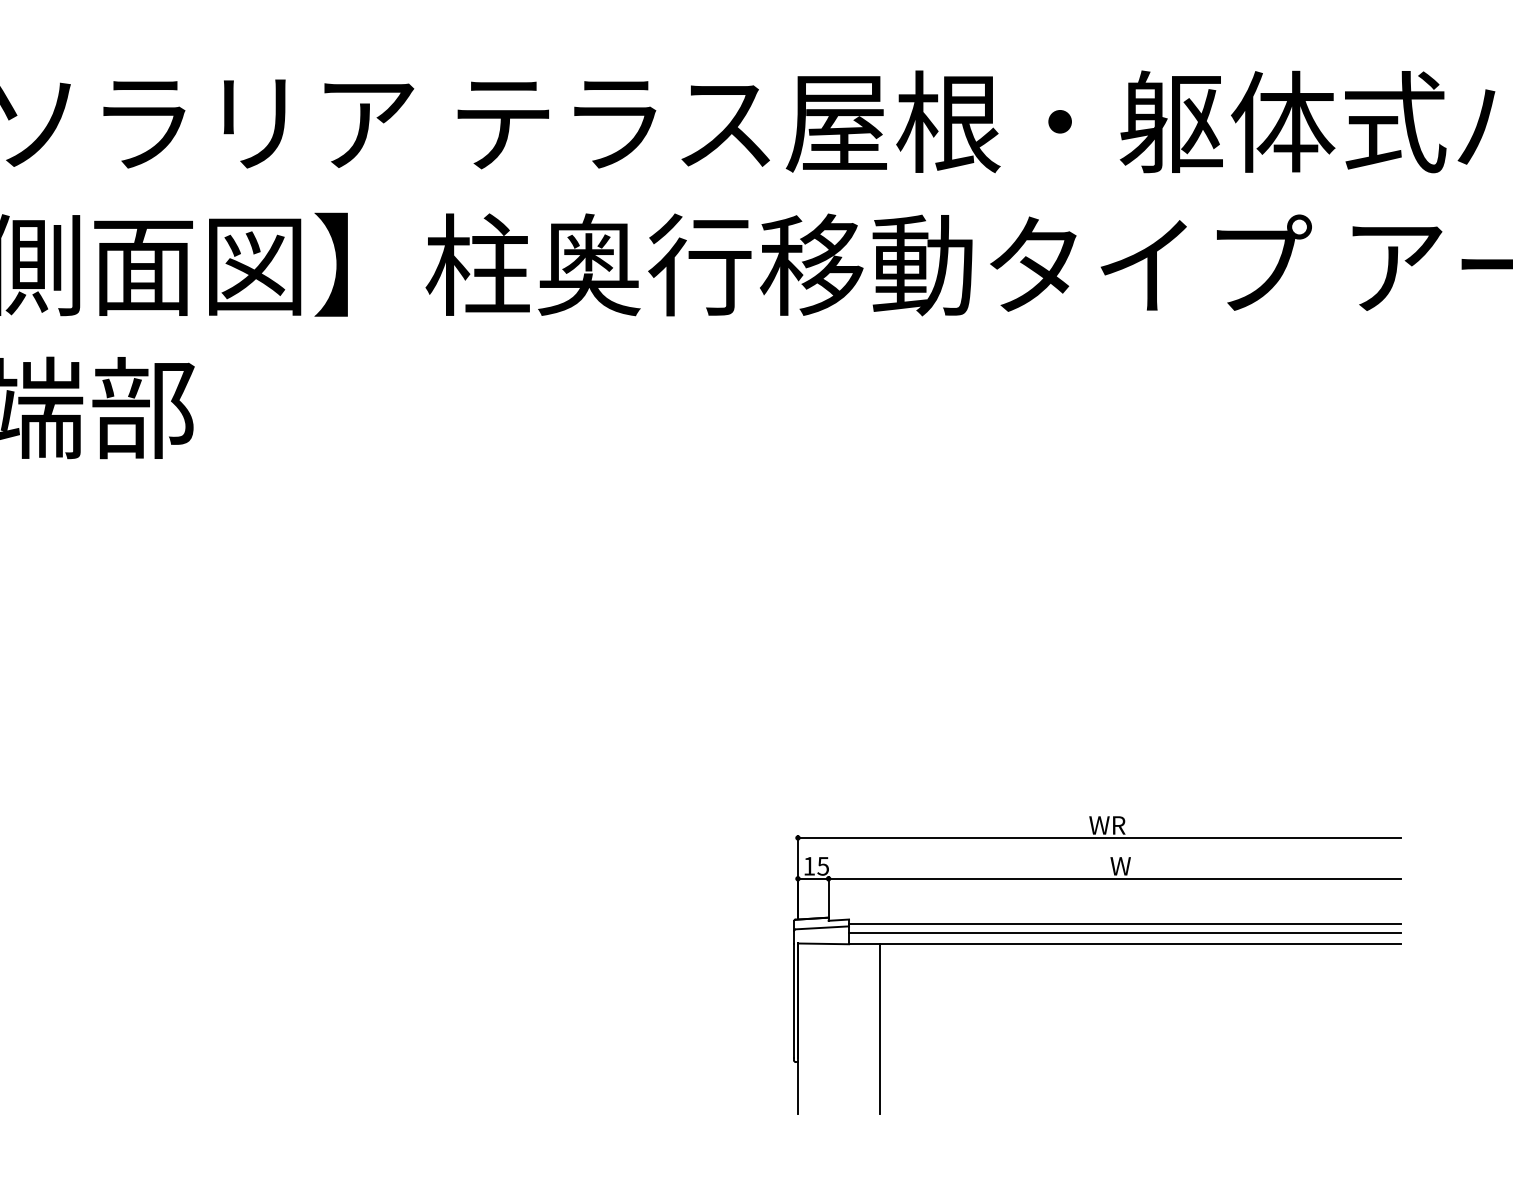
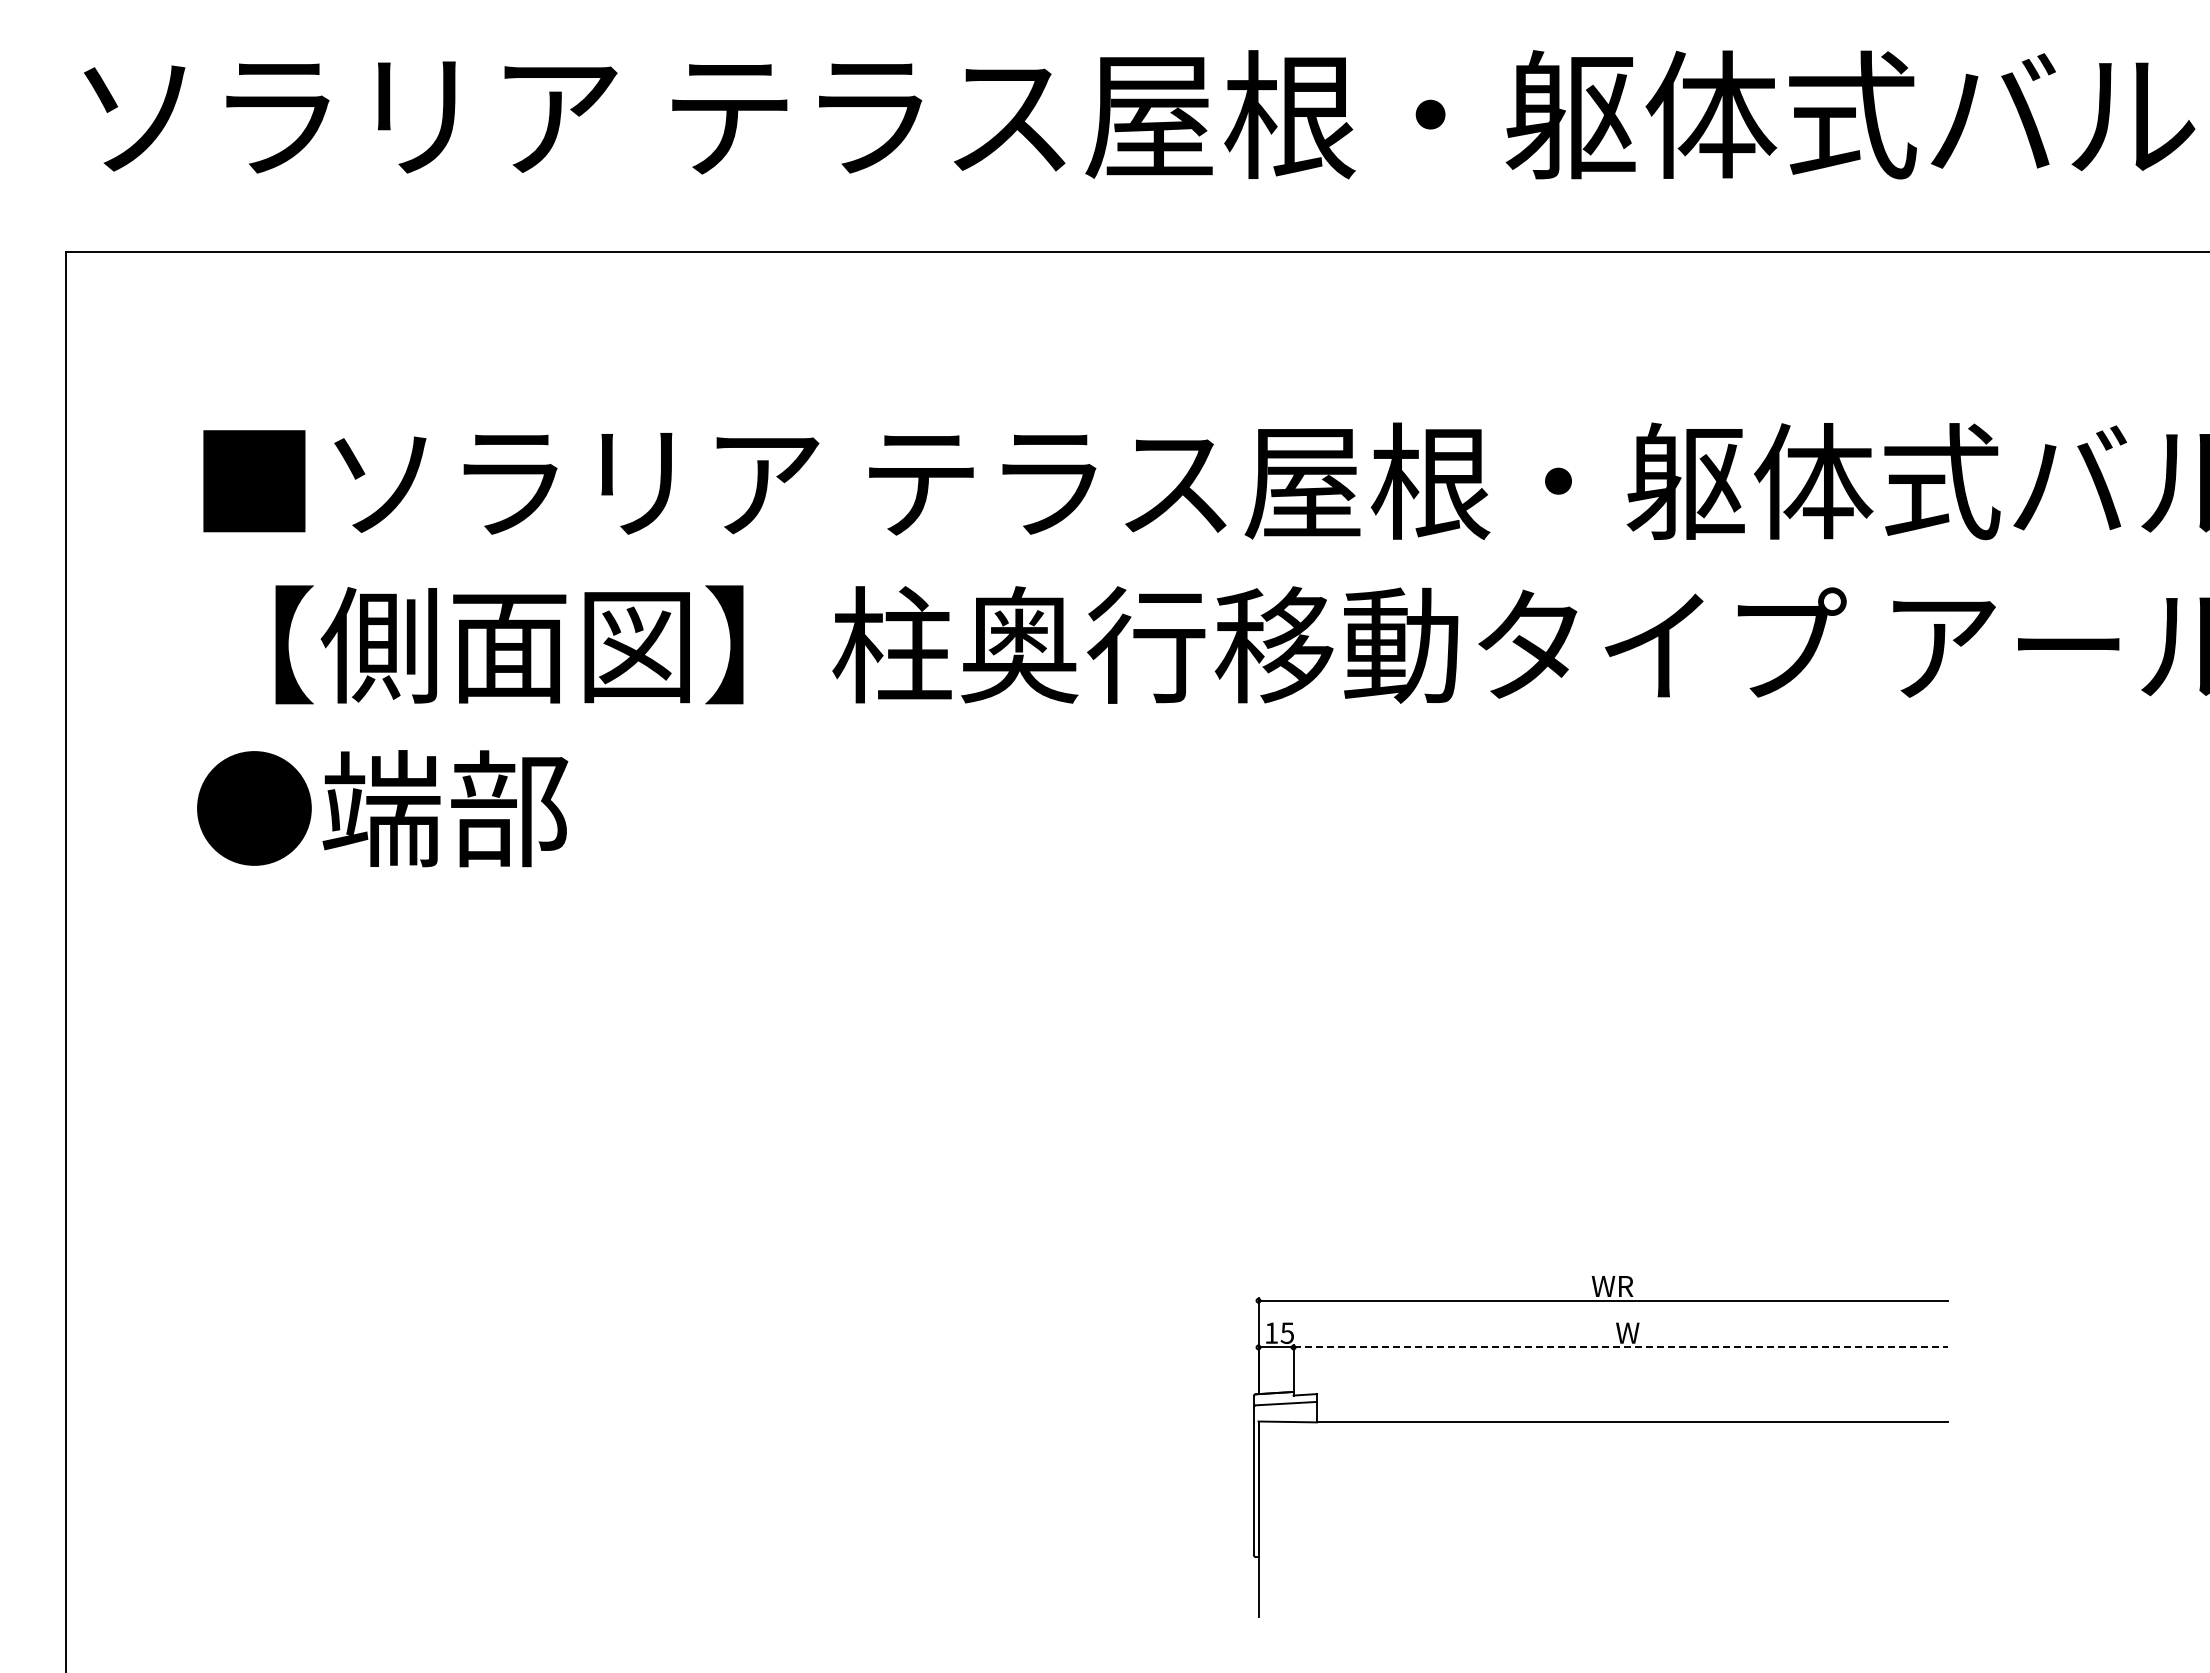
line: (1115, 878) -> (1621, 1347), solid -> dashed
line: (1124, 924) -> (1632, 1399), removed
line: (1124, 932) -> (1632, 1409), removed
line: (880, 1029) -> (1352, 1519), removed

